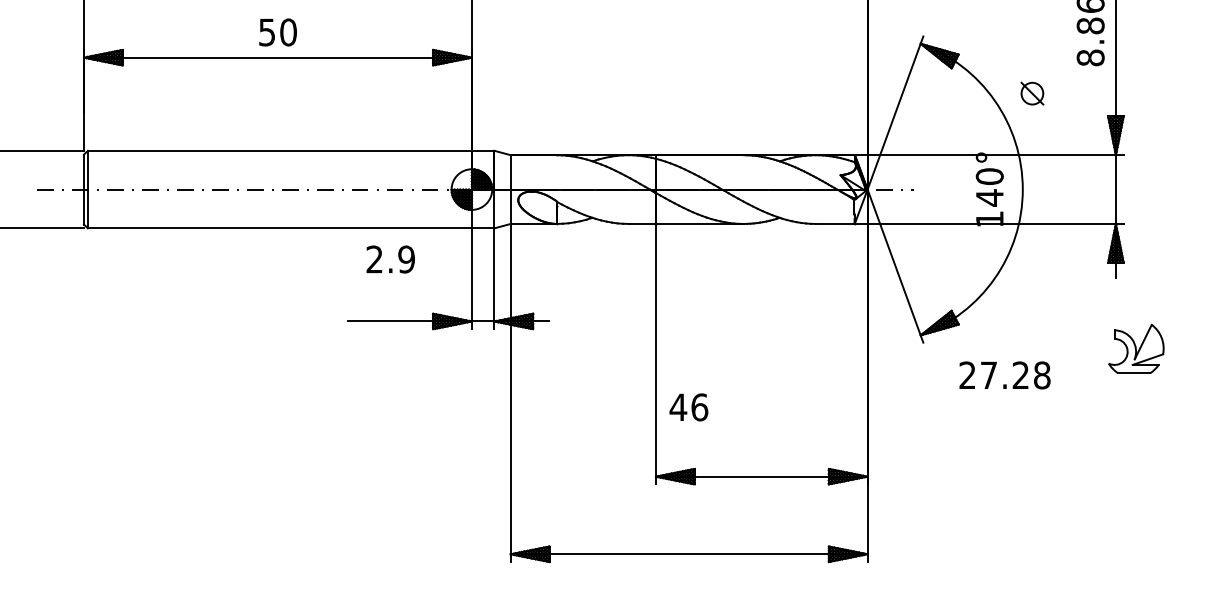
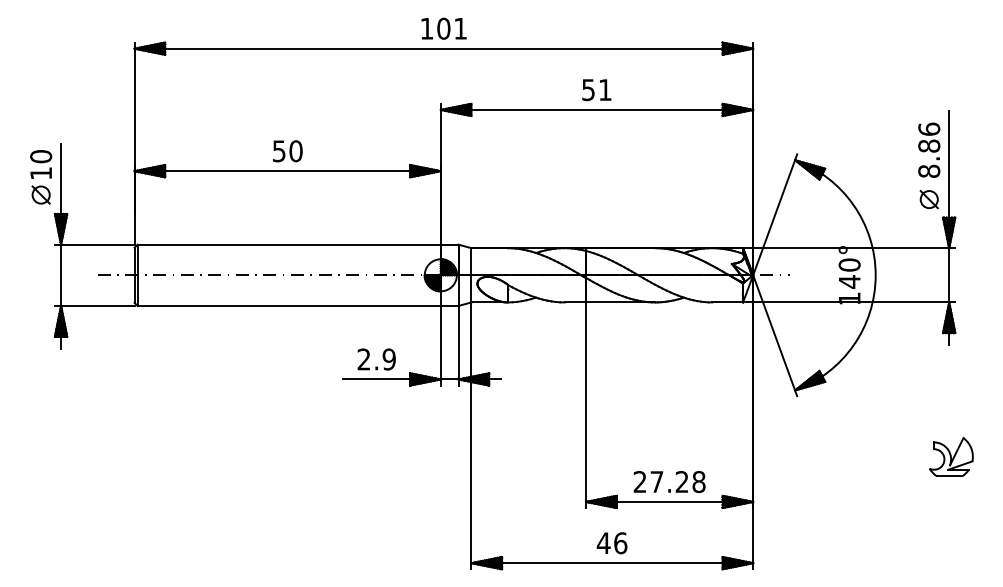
part: (1031, 93) -> (928, 199), moved
text: (390, 259) -> (376, 359), moved
part: (1136, 348) -> (951, 456), moved
text: (1004, 376) -> (669, 482), moved
text: (688, 407) -> (611, 543), moved

